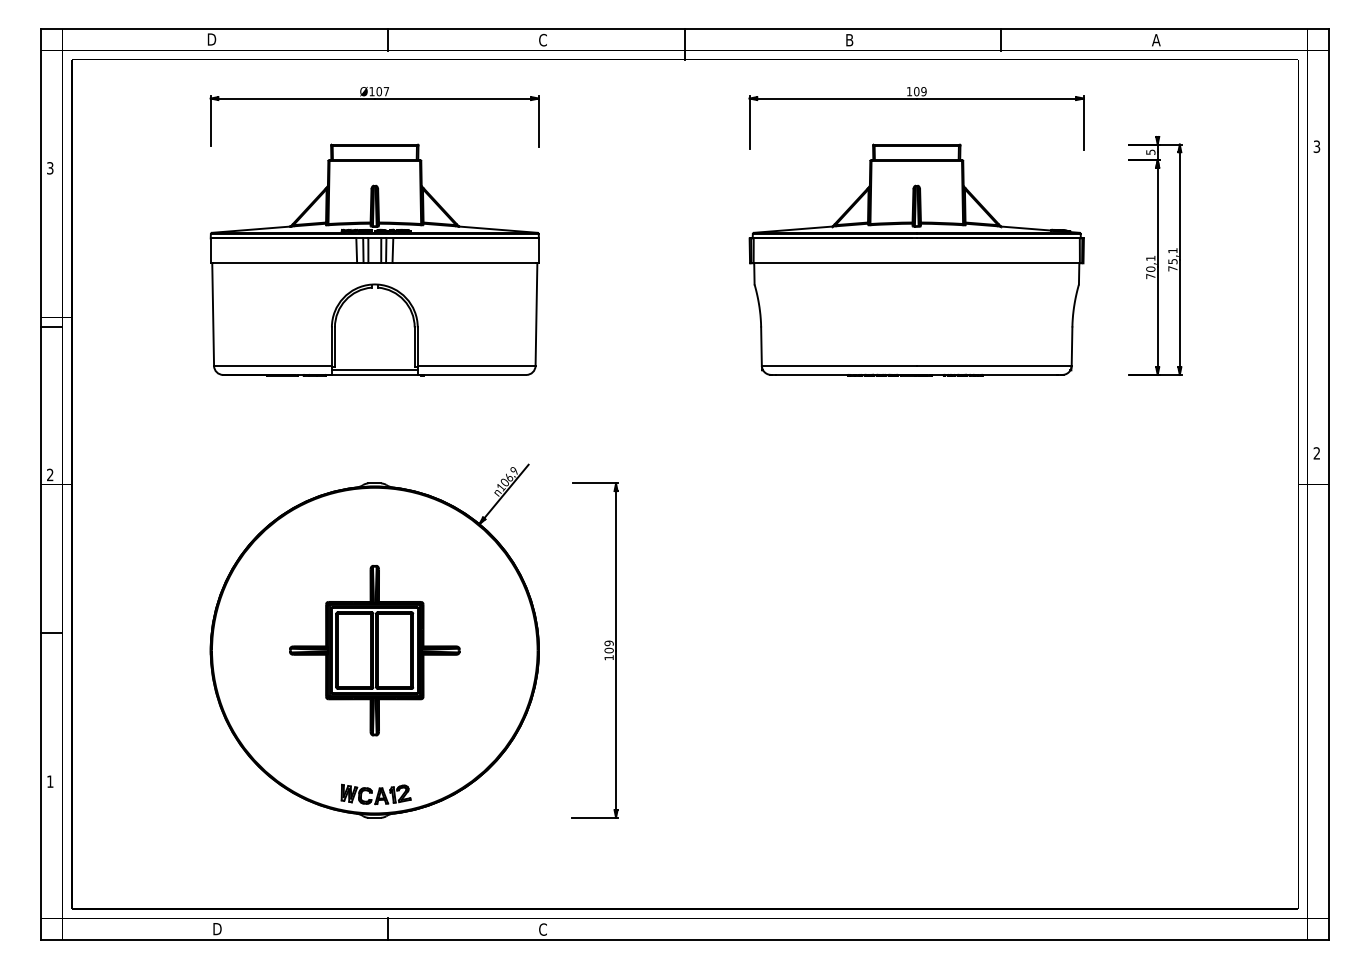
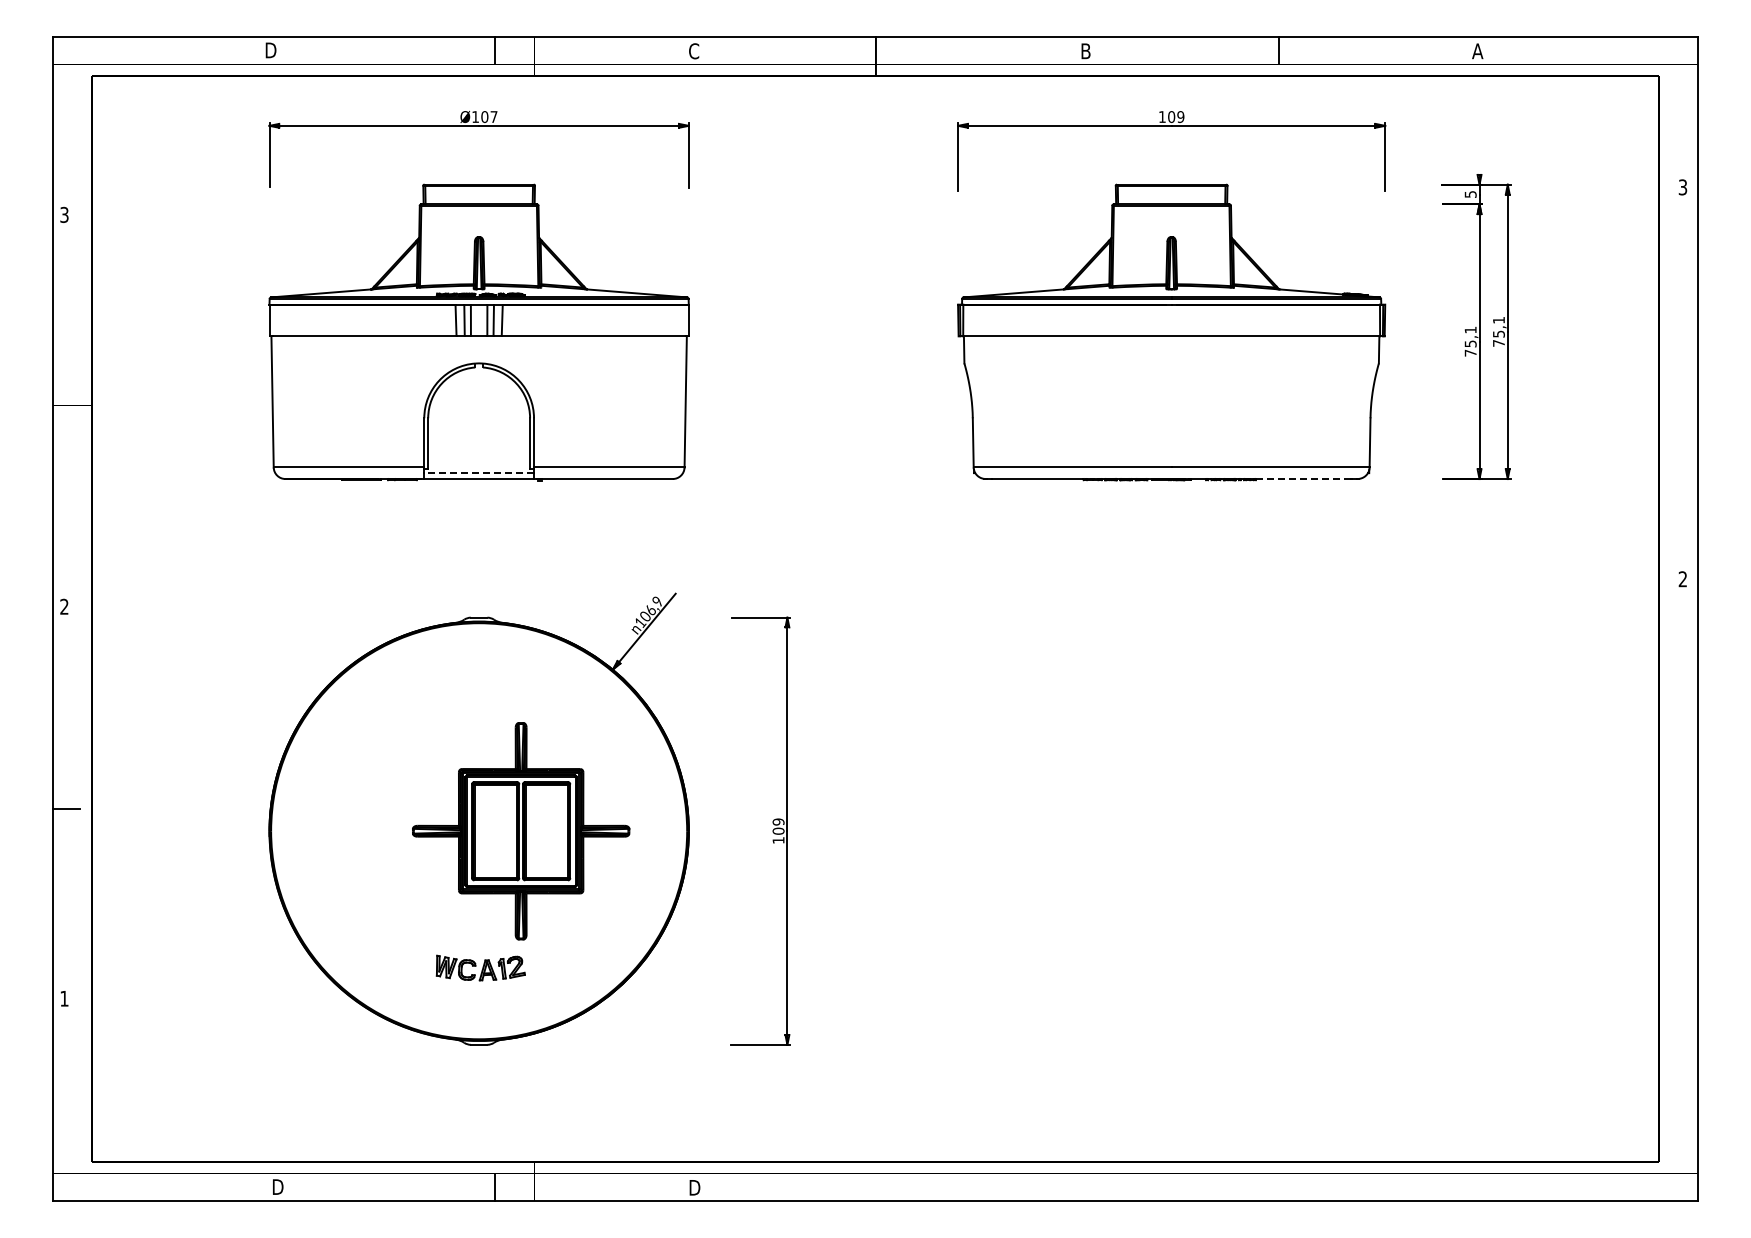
text: (1150, 268) -> (1470, 343), 70,1 -> 75,1
line: (51, 326) -> (65, 417), removed
line: (375, 370) -> (479, 473), solid -> dashed
line: (1019, 375) -> (1303, 479), solid -> dashed
part: (375, 650) -> (521, 831), moved
part: (375, 794) -> (480, 967), moved
text: (543, 929) -> (694, 1187), C -> D

